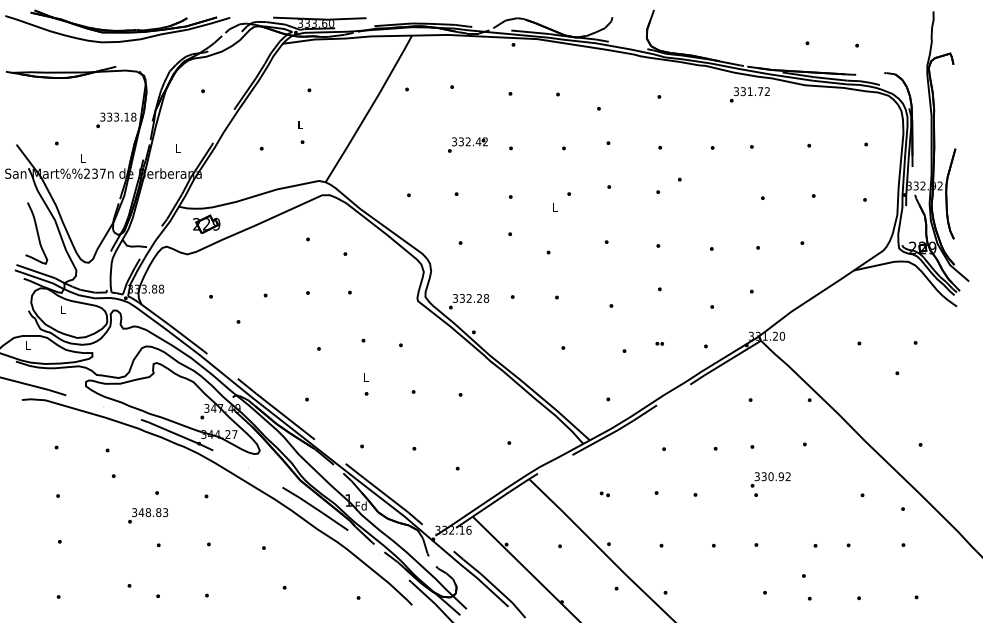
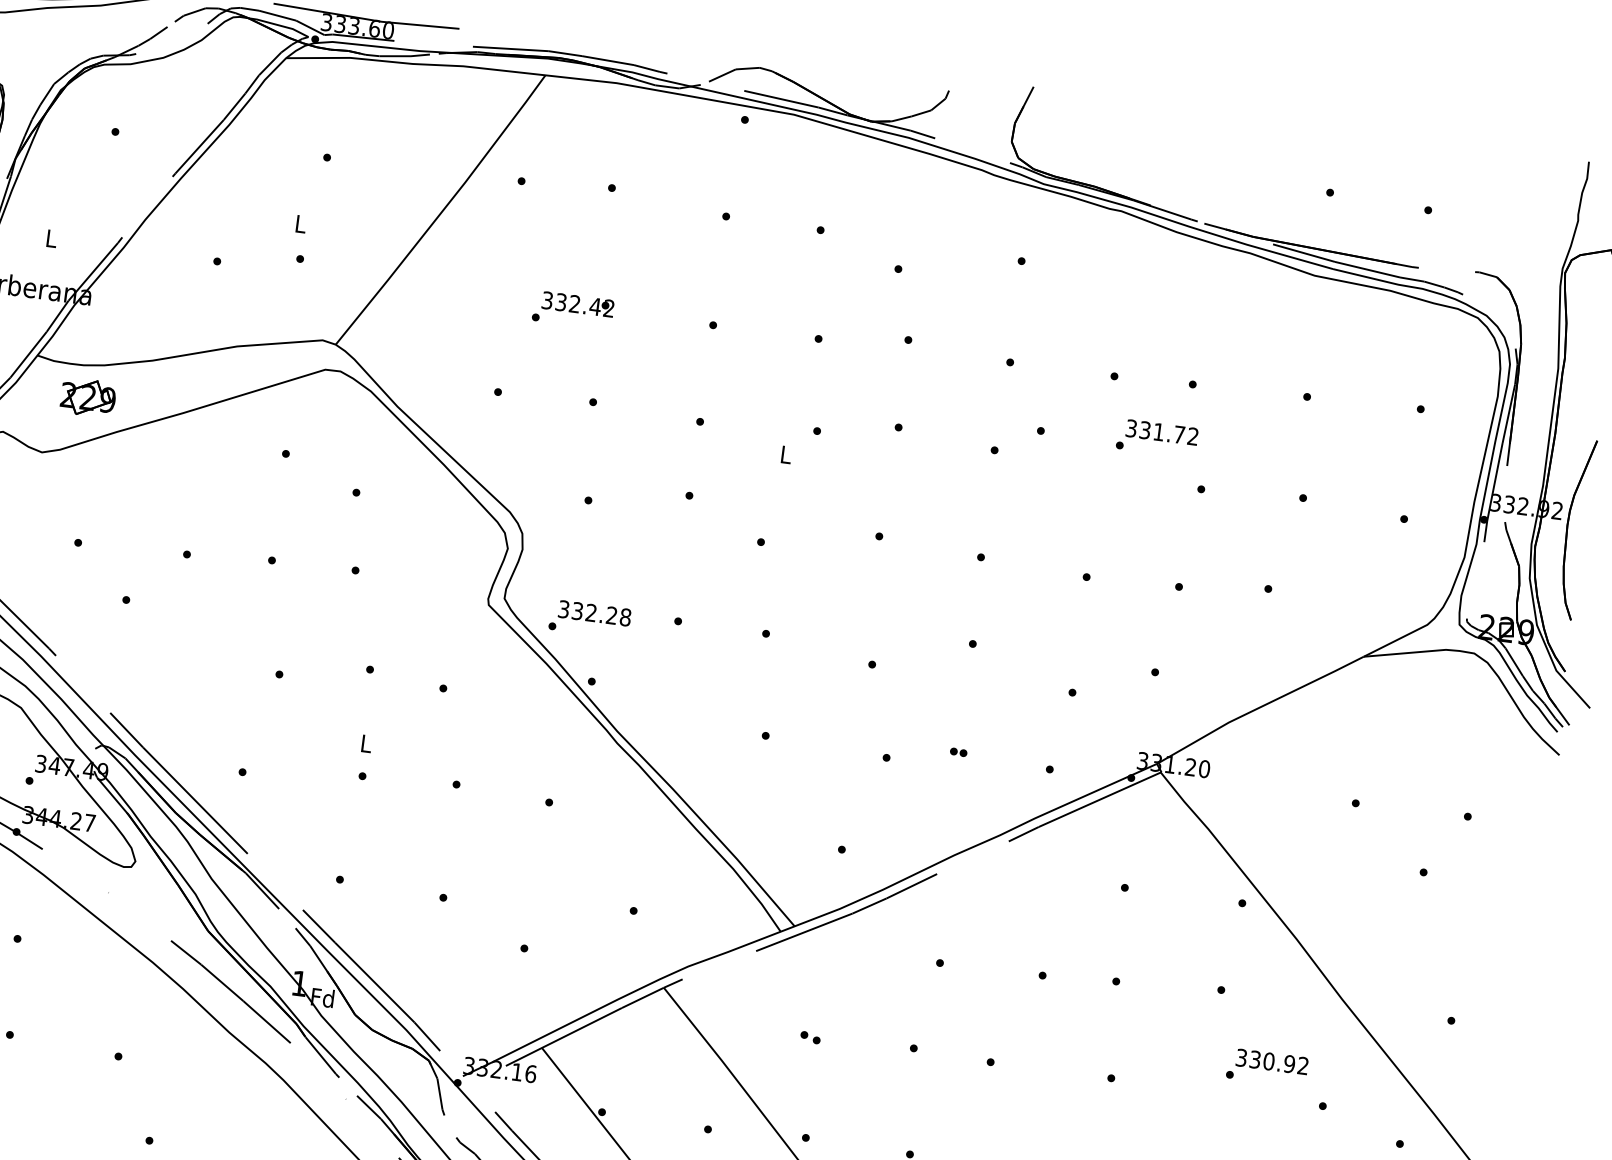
text: (749, 94) -> (1156, 437), moved
text: (467, 144) -> (572, 309), moved
text: (770, 479) -> (1267, 1066), moved

